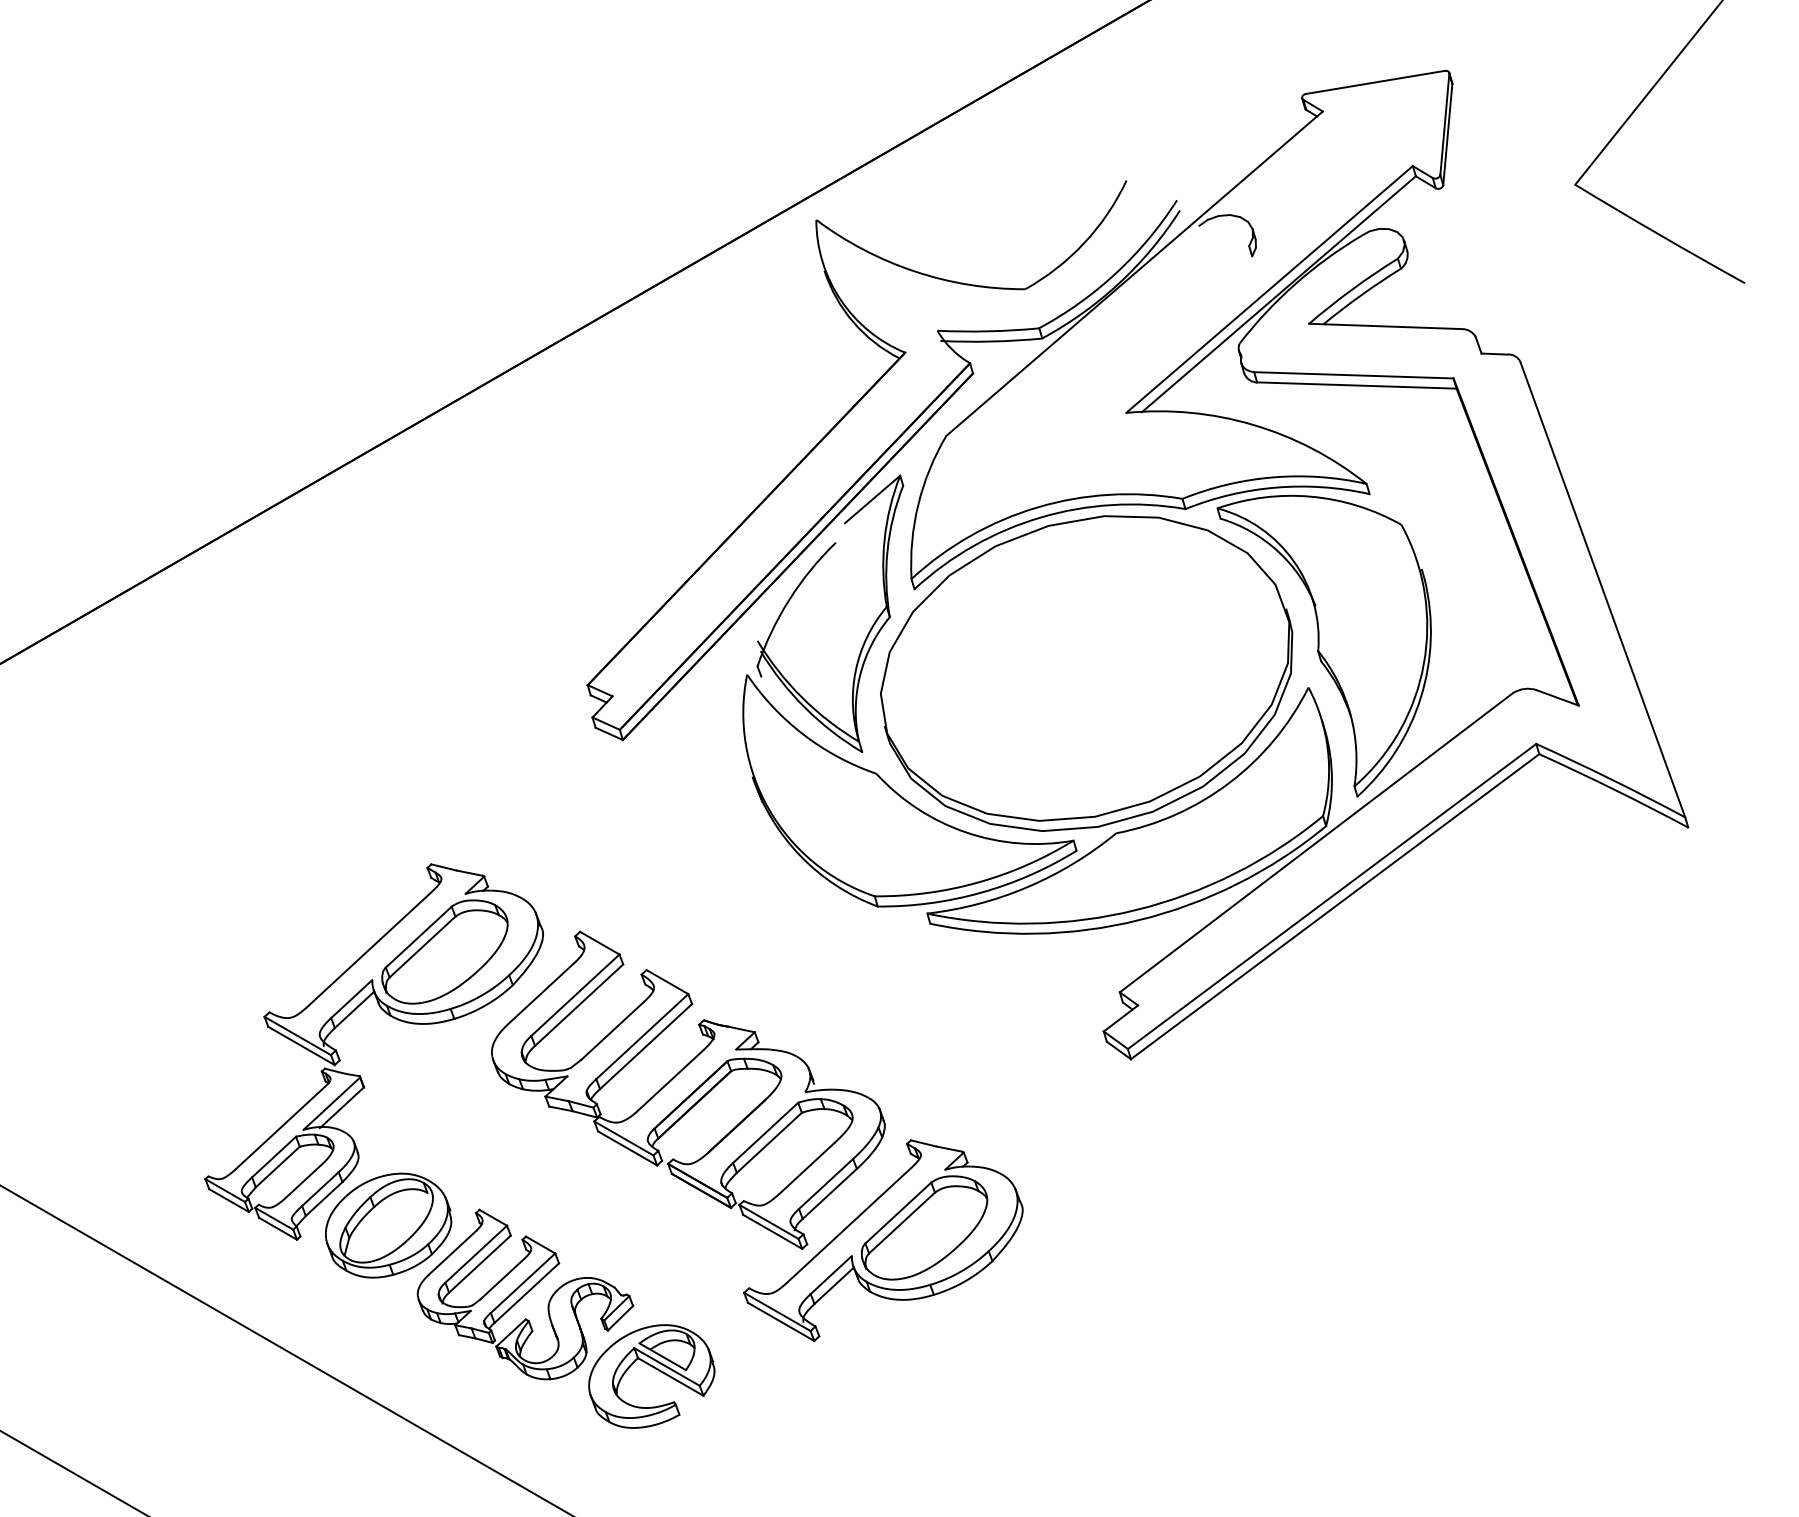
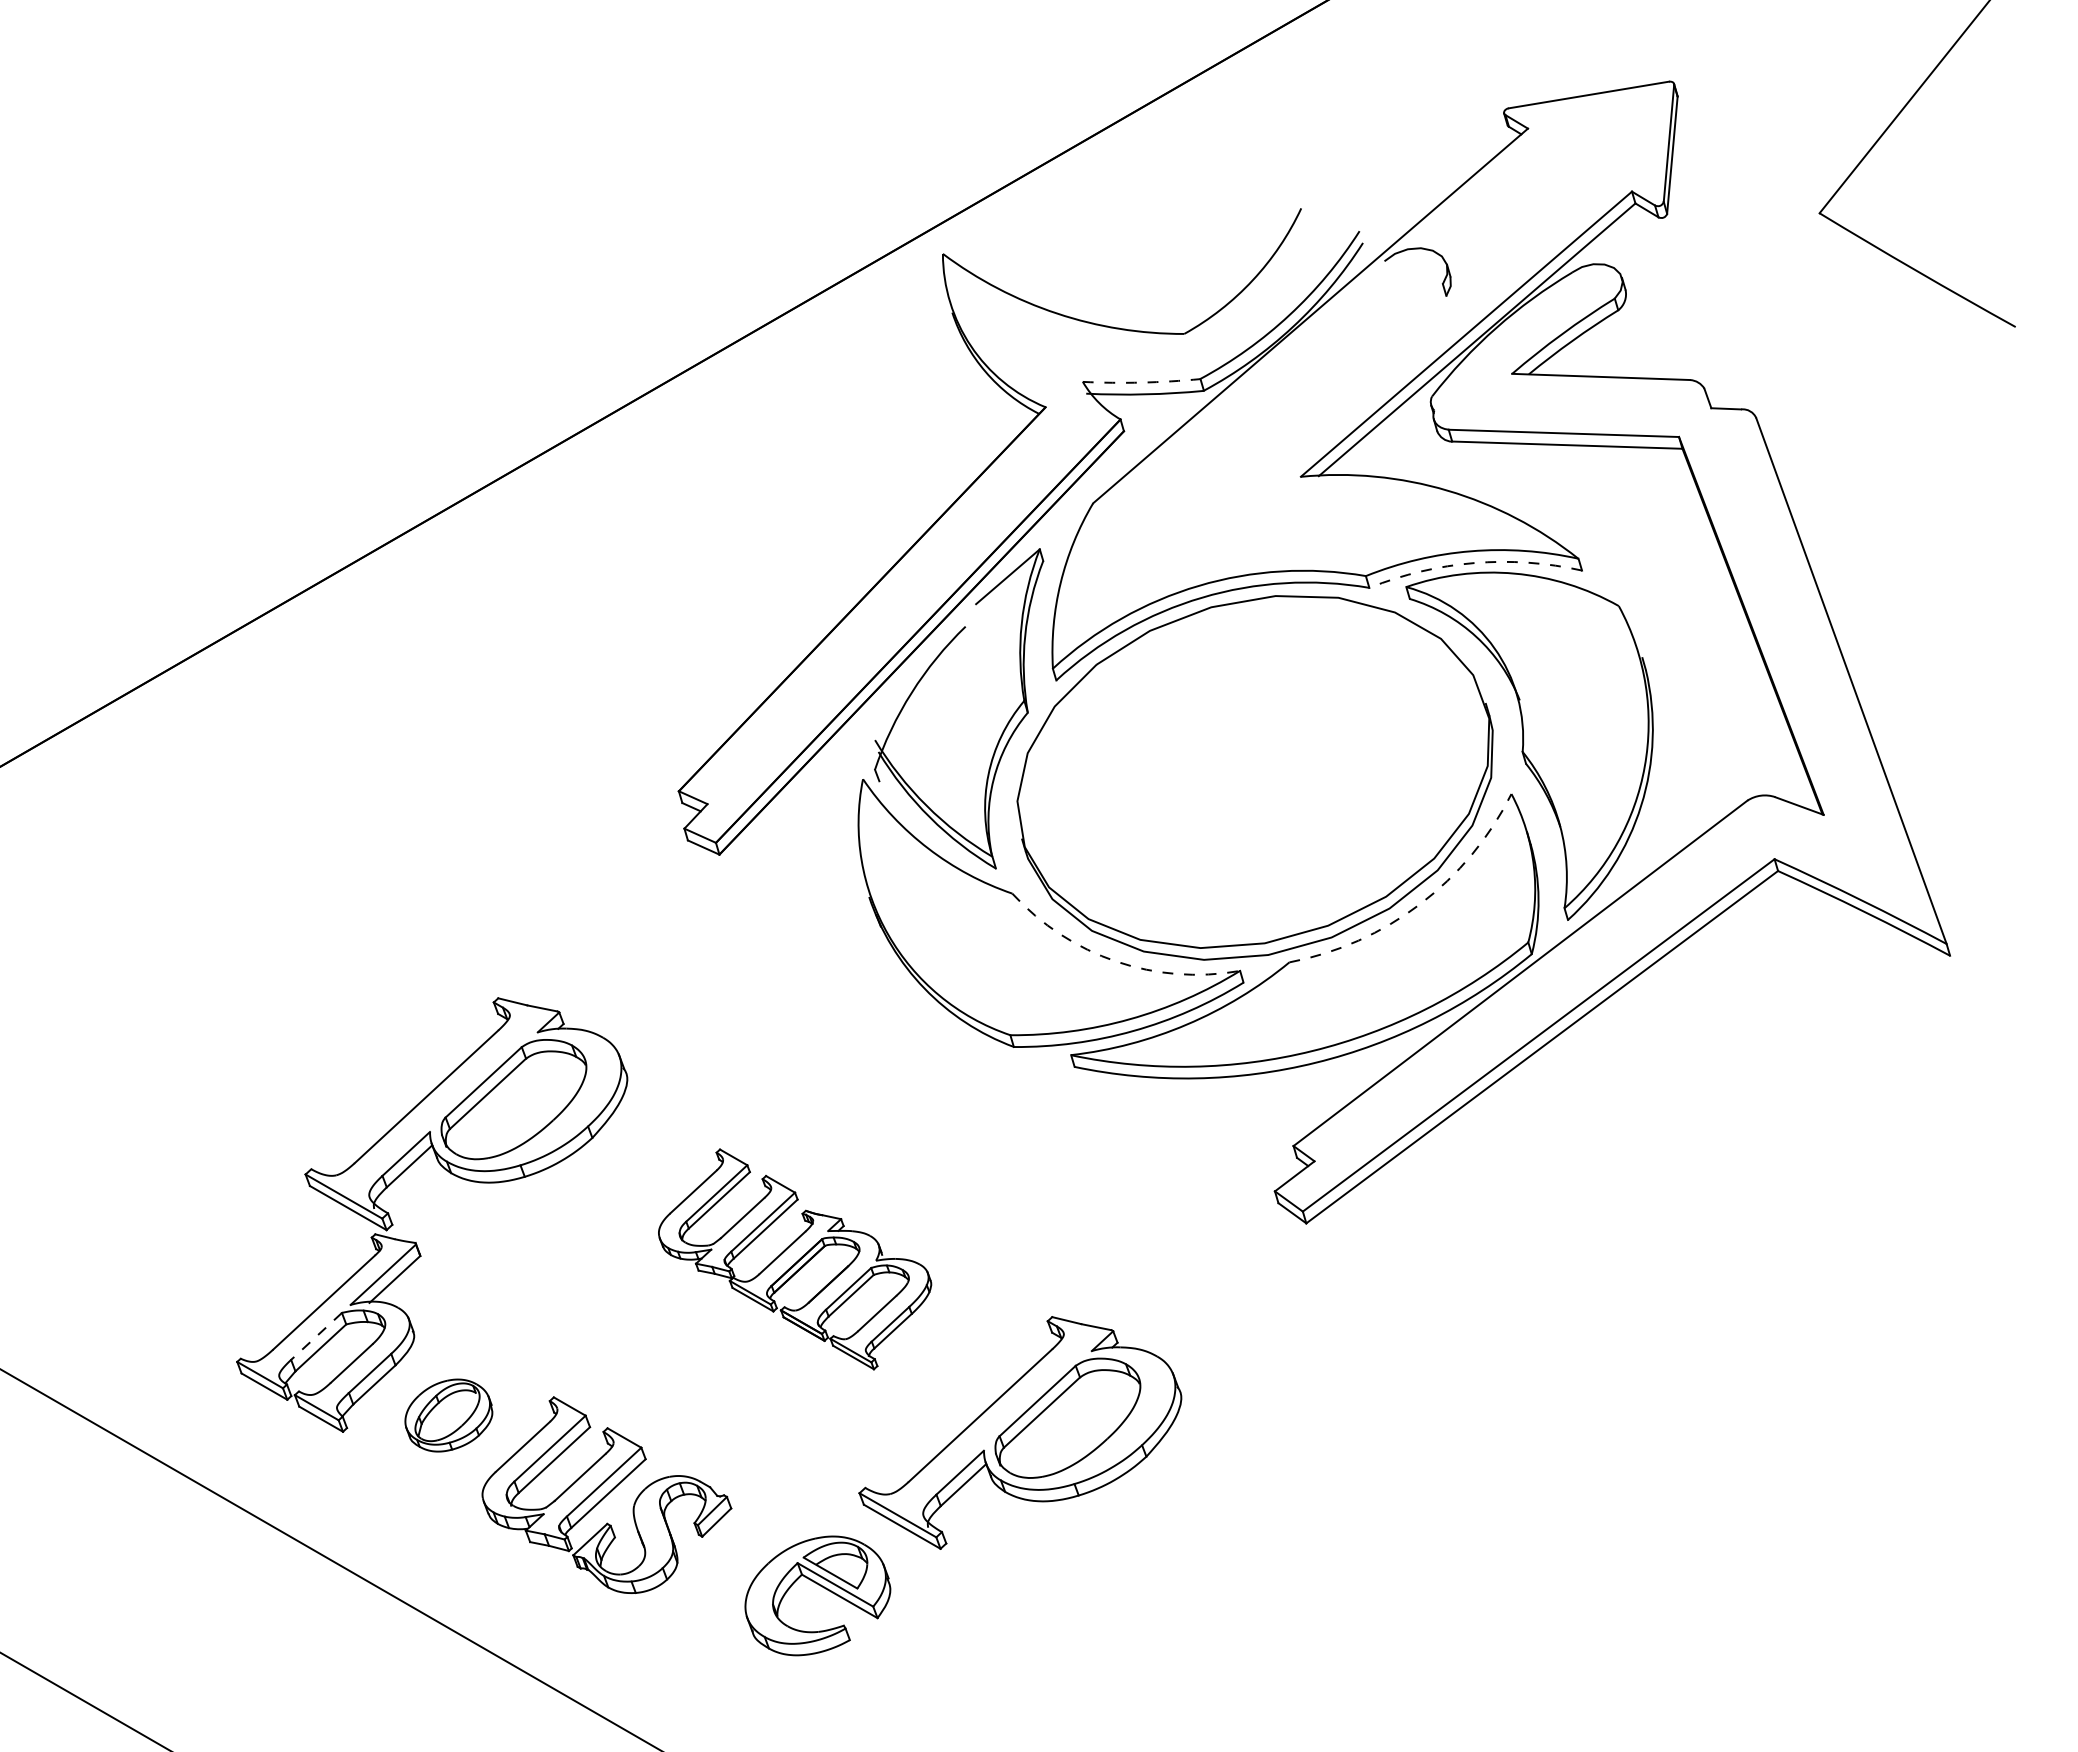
arc: (988, 331) -> (1141, 382), solid -> dashed
arc: (1276, 487) -> (1474, 563), solid -> dashed
arc: (1229, 783) -> (1420, 904), solid -> dashed
arc: (966, 832) -> (1116, 961), solid -> dashed
part: (687, 1090) -> (794, 1259), size x0.6
line: (274, 1157) -> (316, 1336), solid -> dashed
part: (388, 1225) -> (448, 1415), size x0.6
part: (656, 1370) -> (823, 1588), moved

